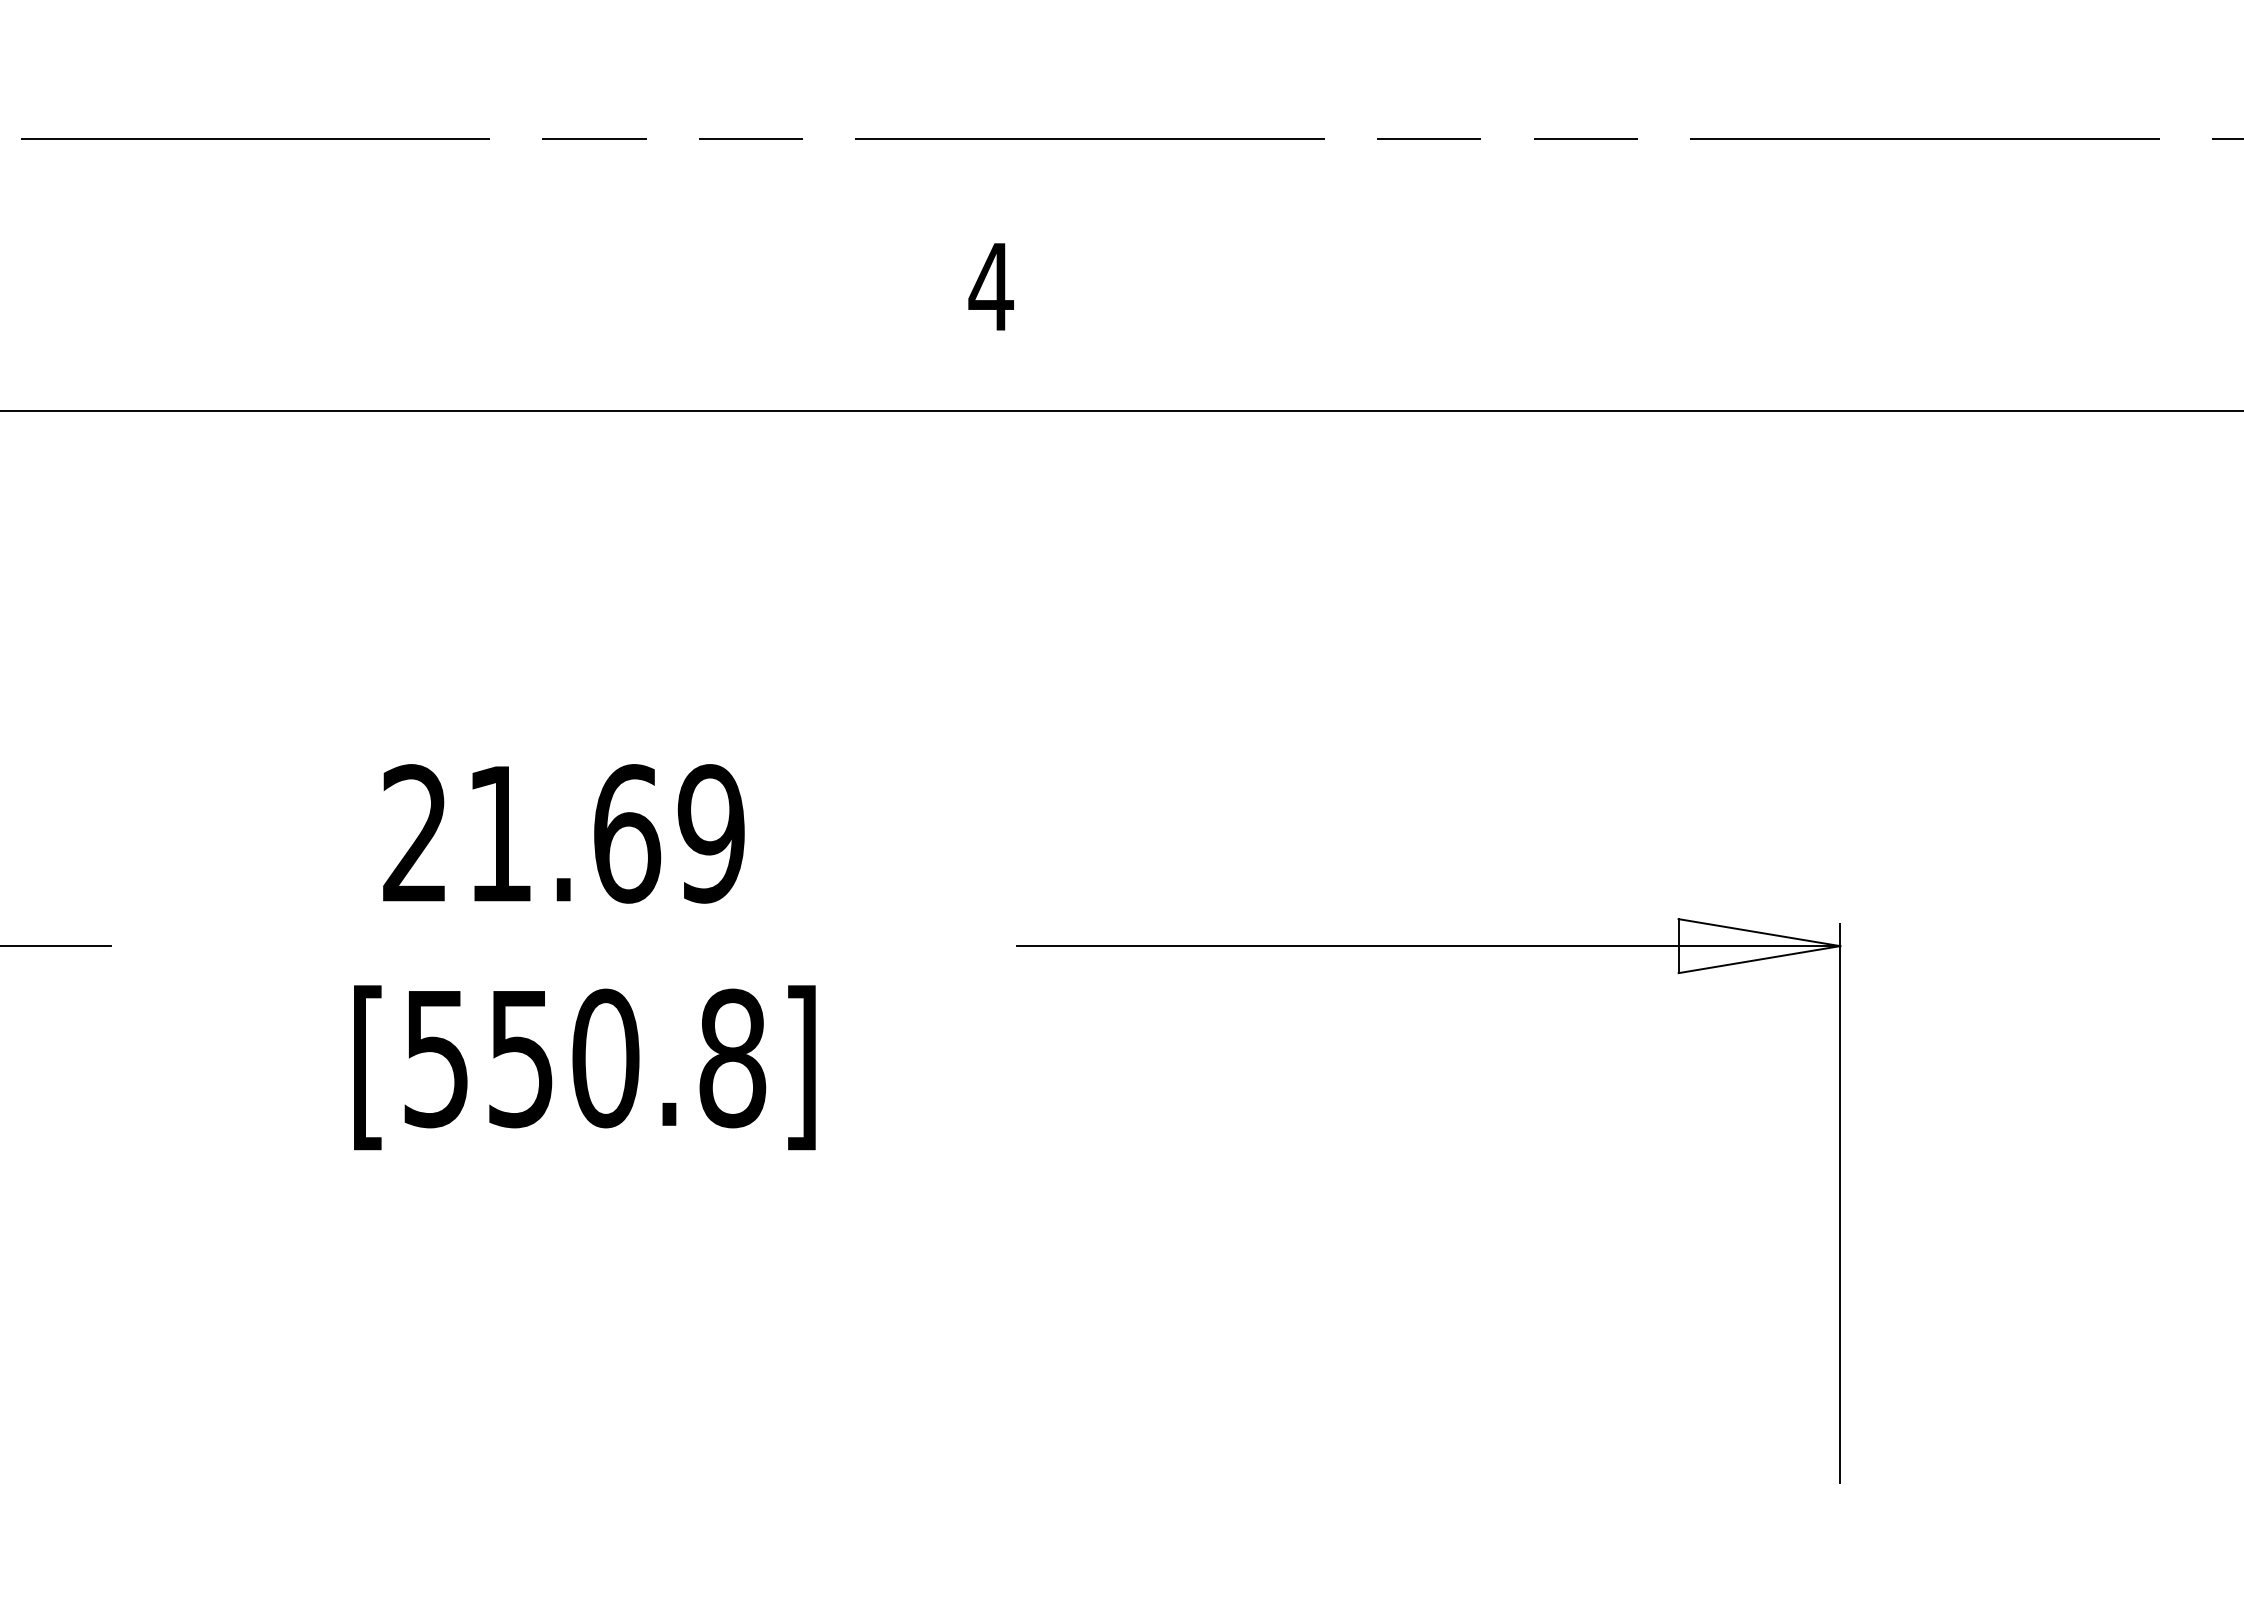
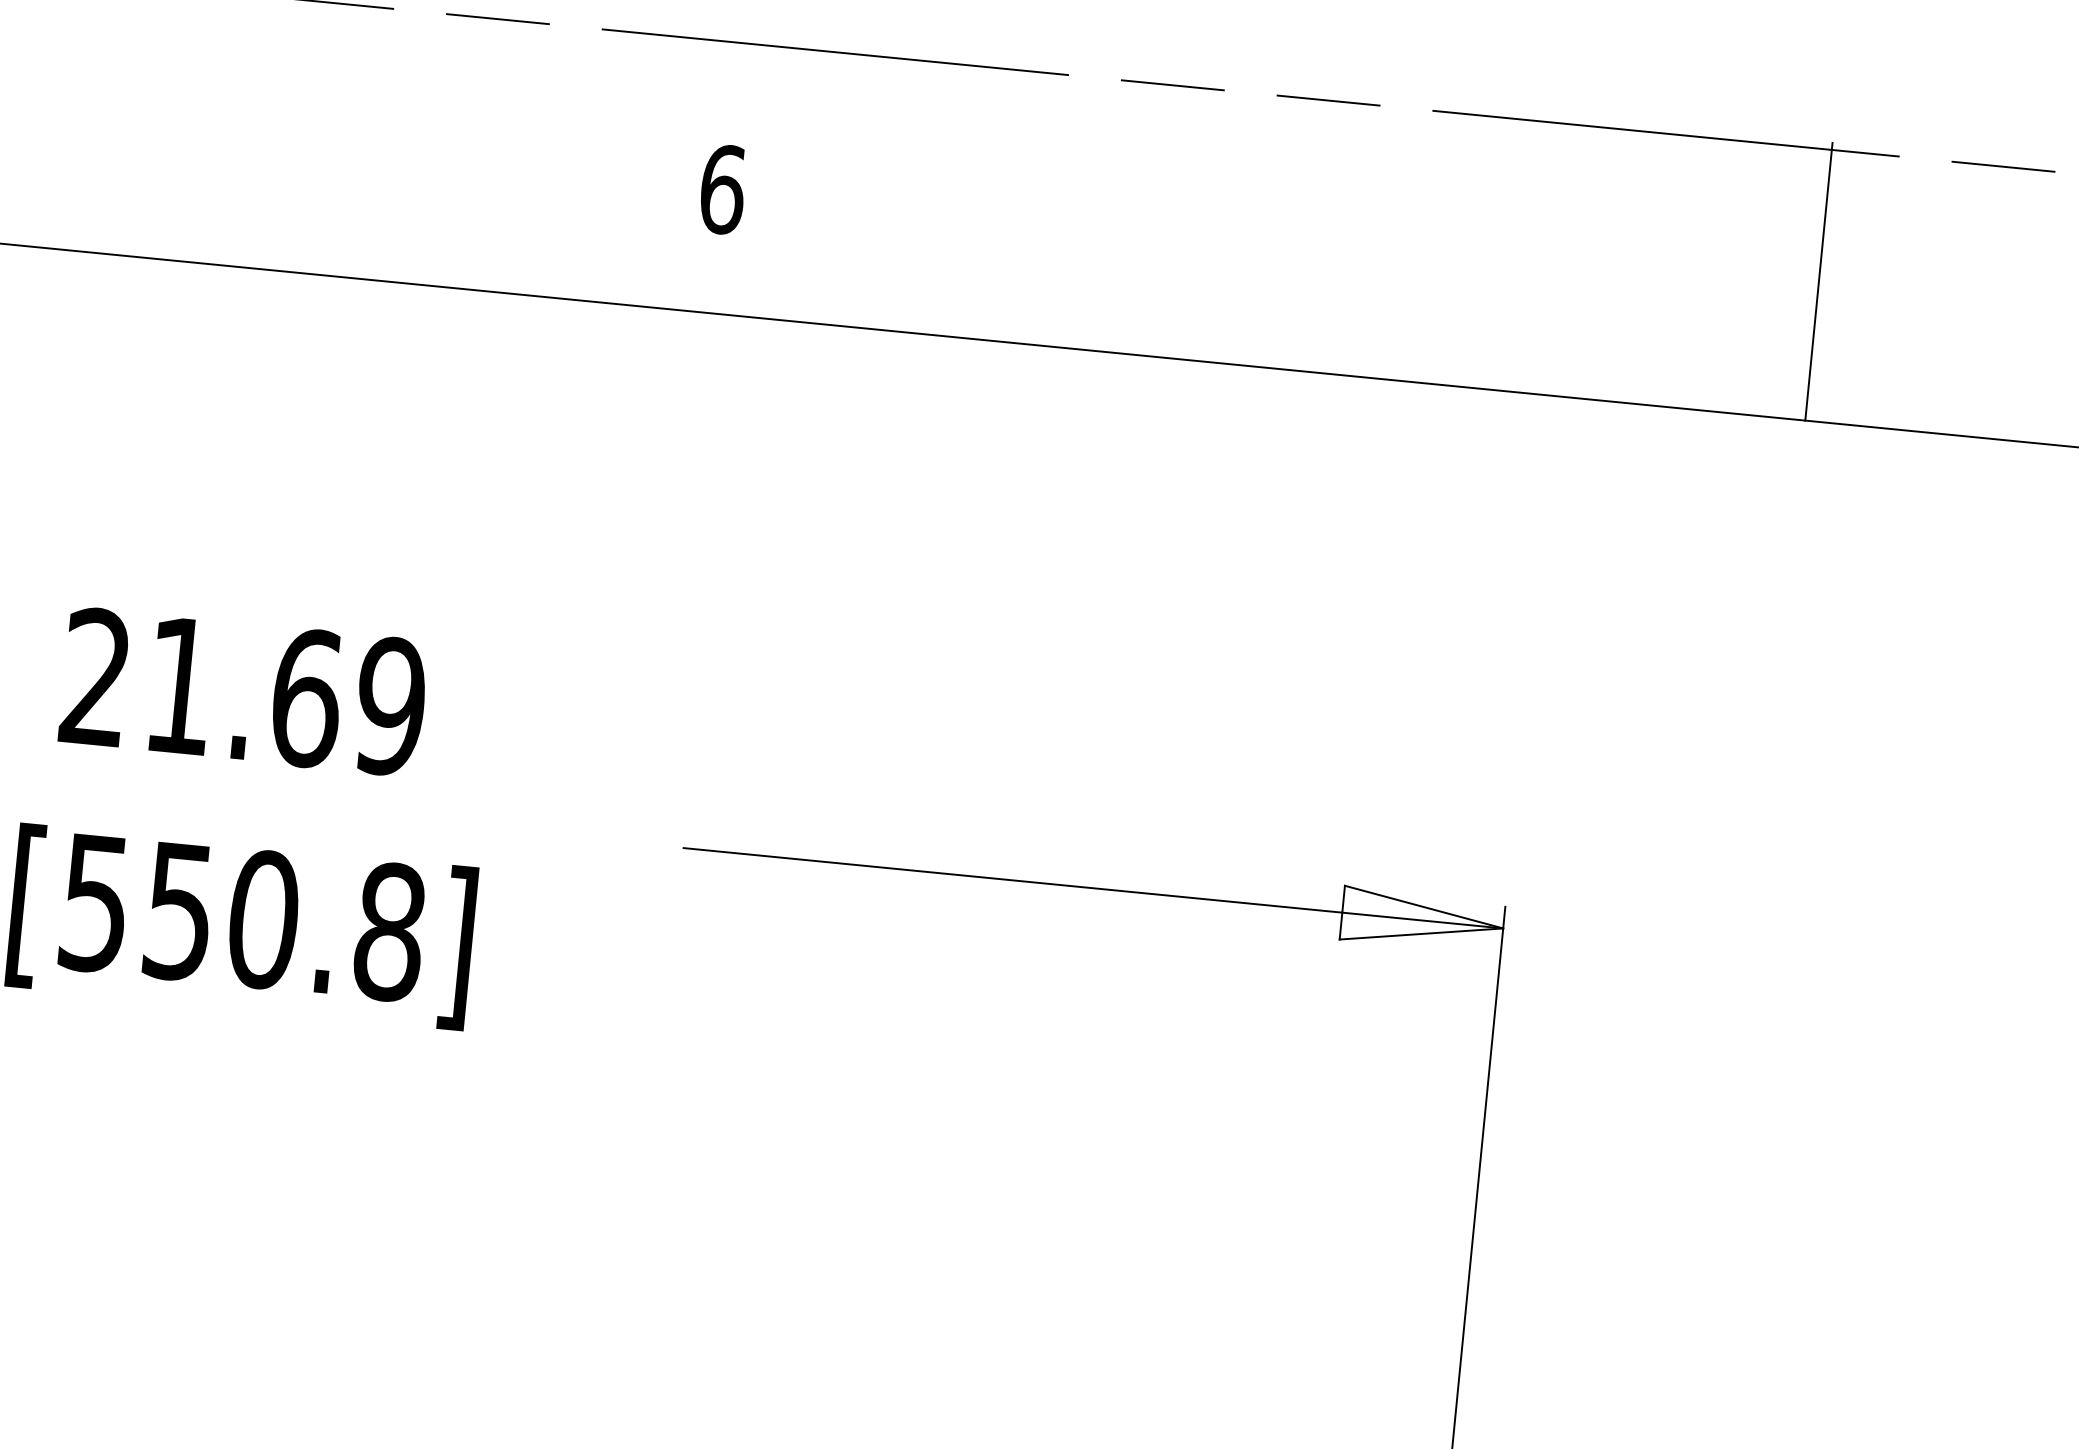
line: (2091, 271) -> (1819, 281), added
text: (990, 286) -> (721, 189), 4 -> 6

